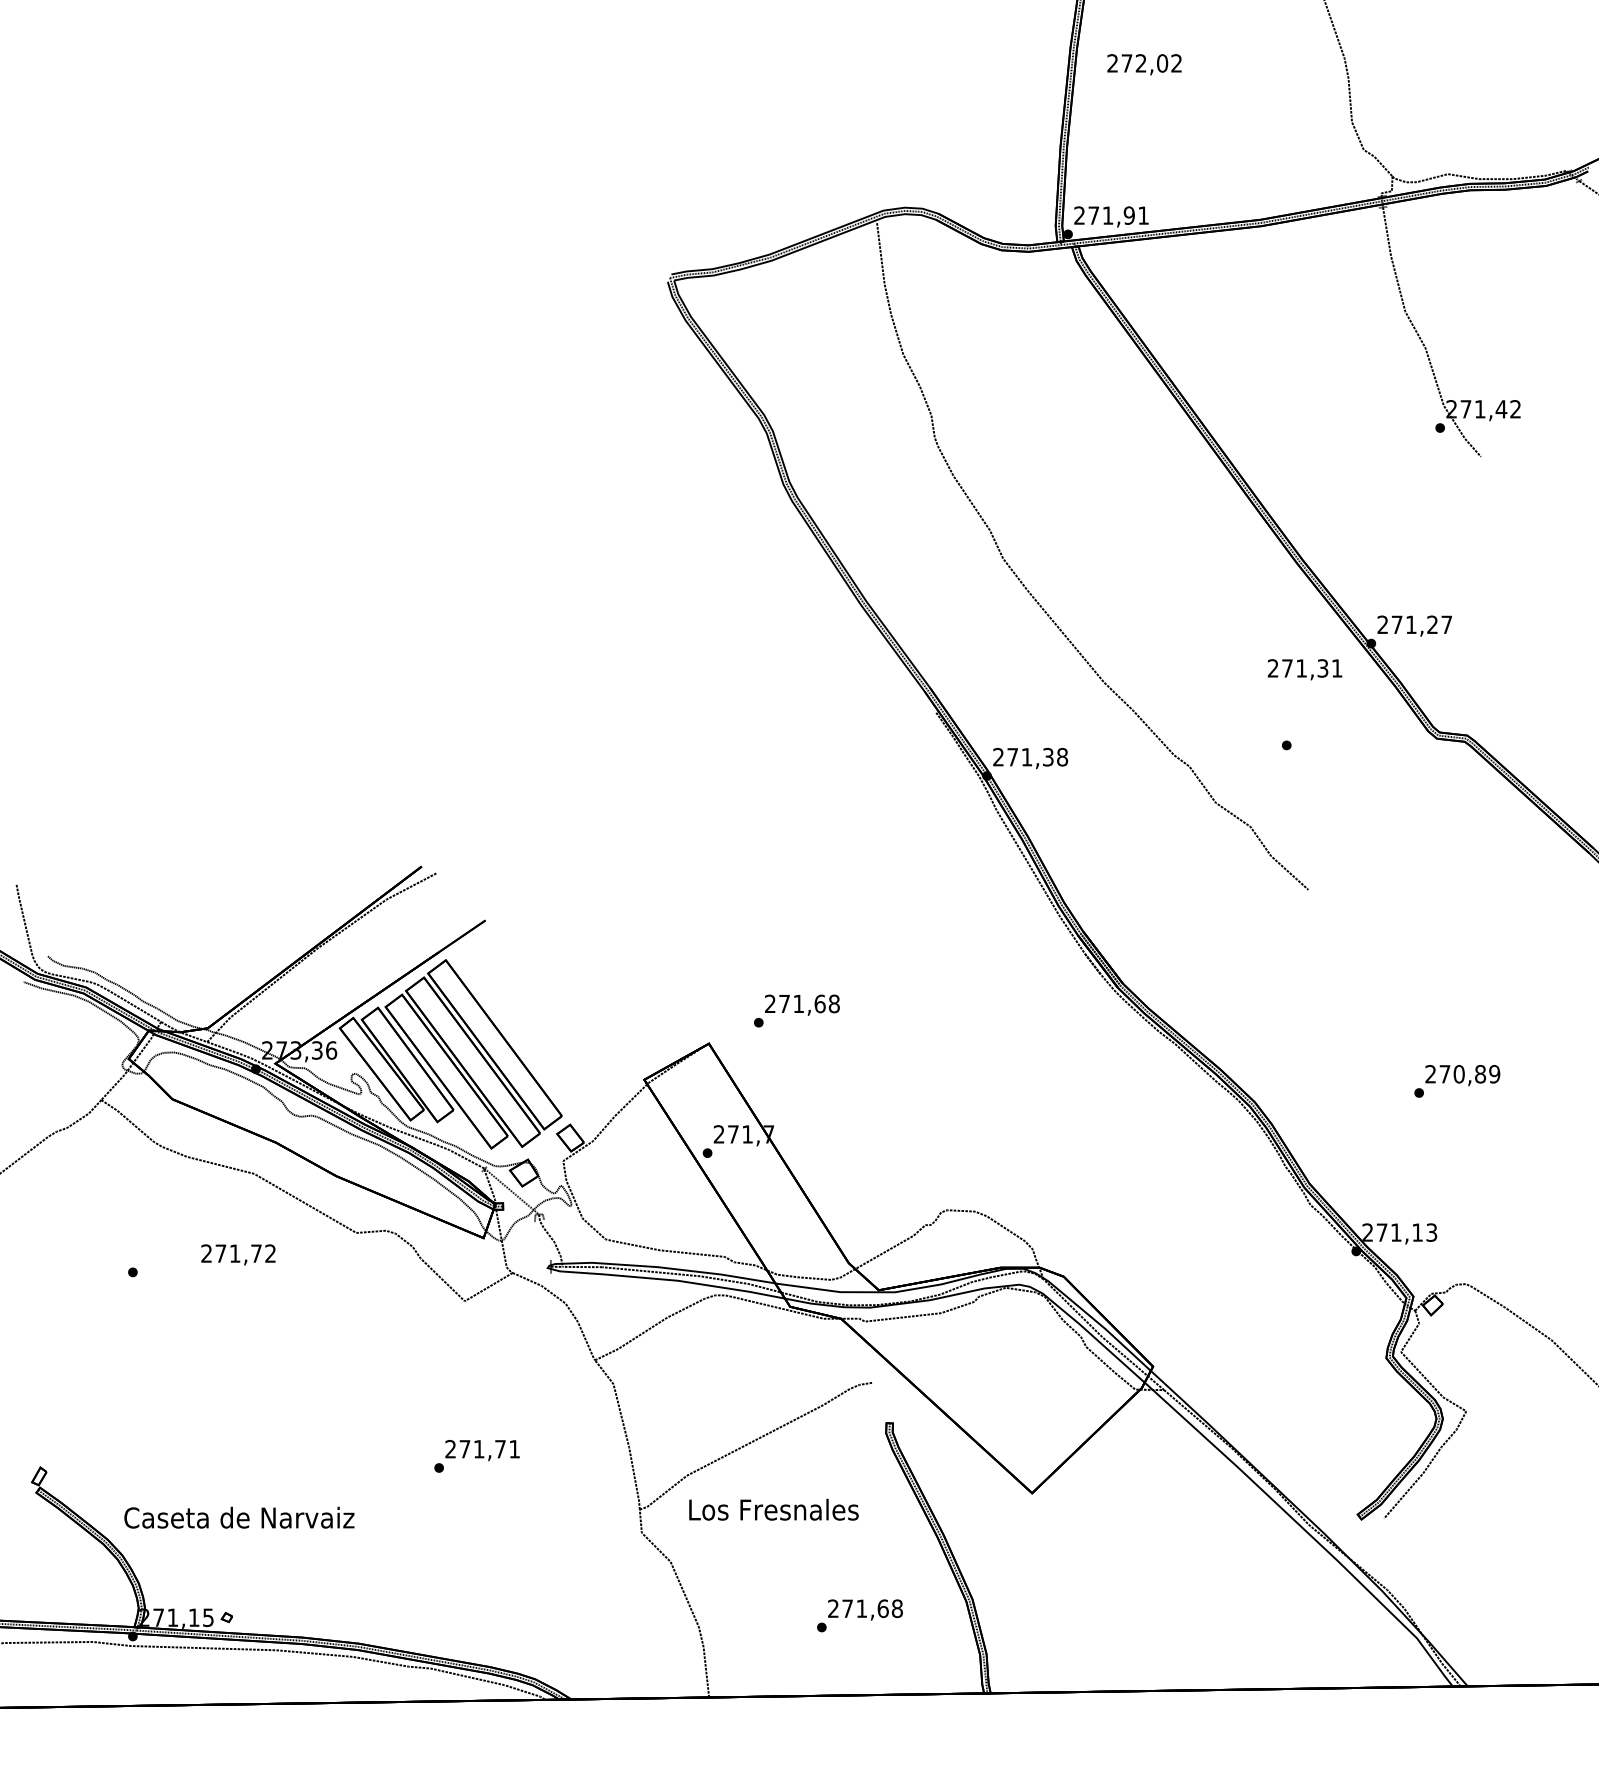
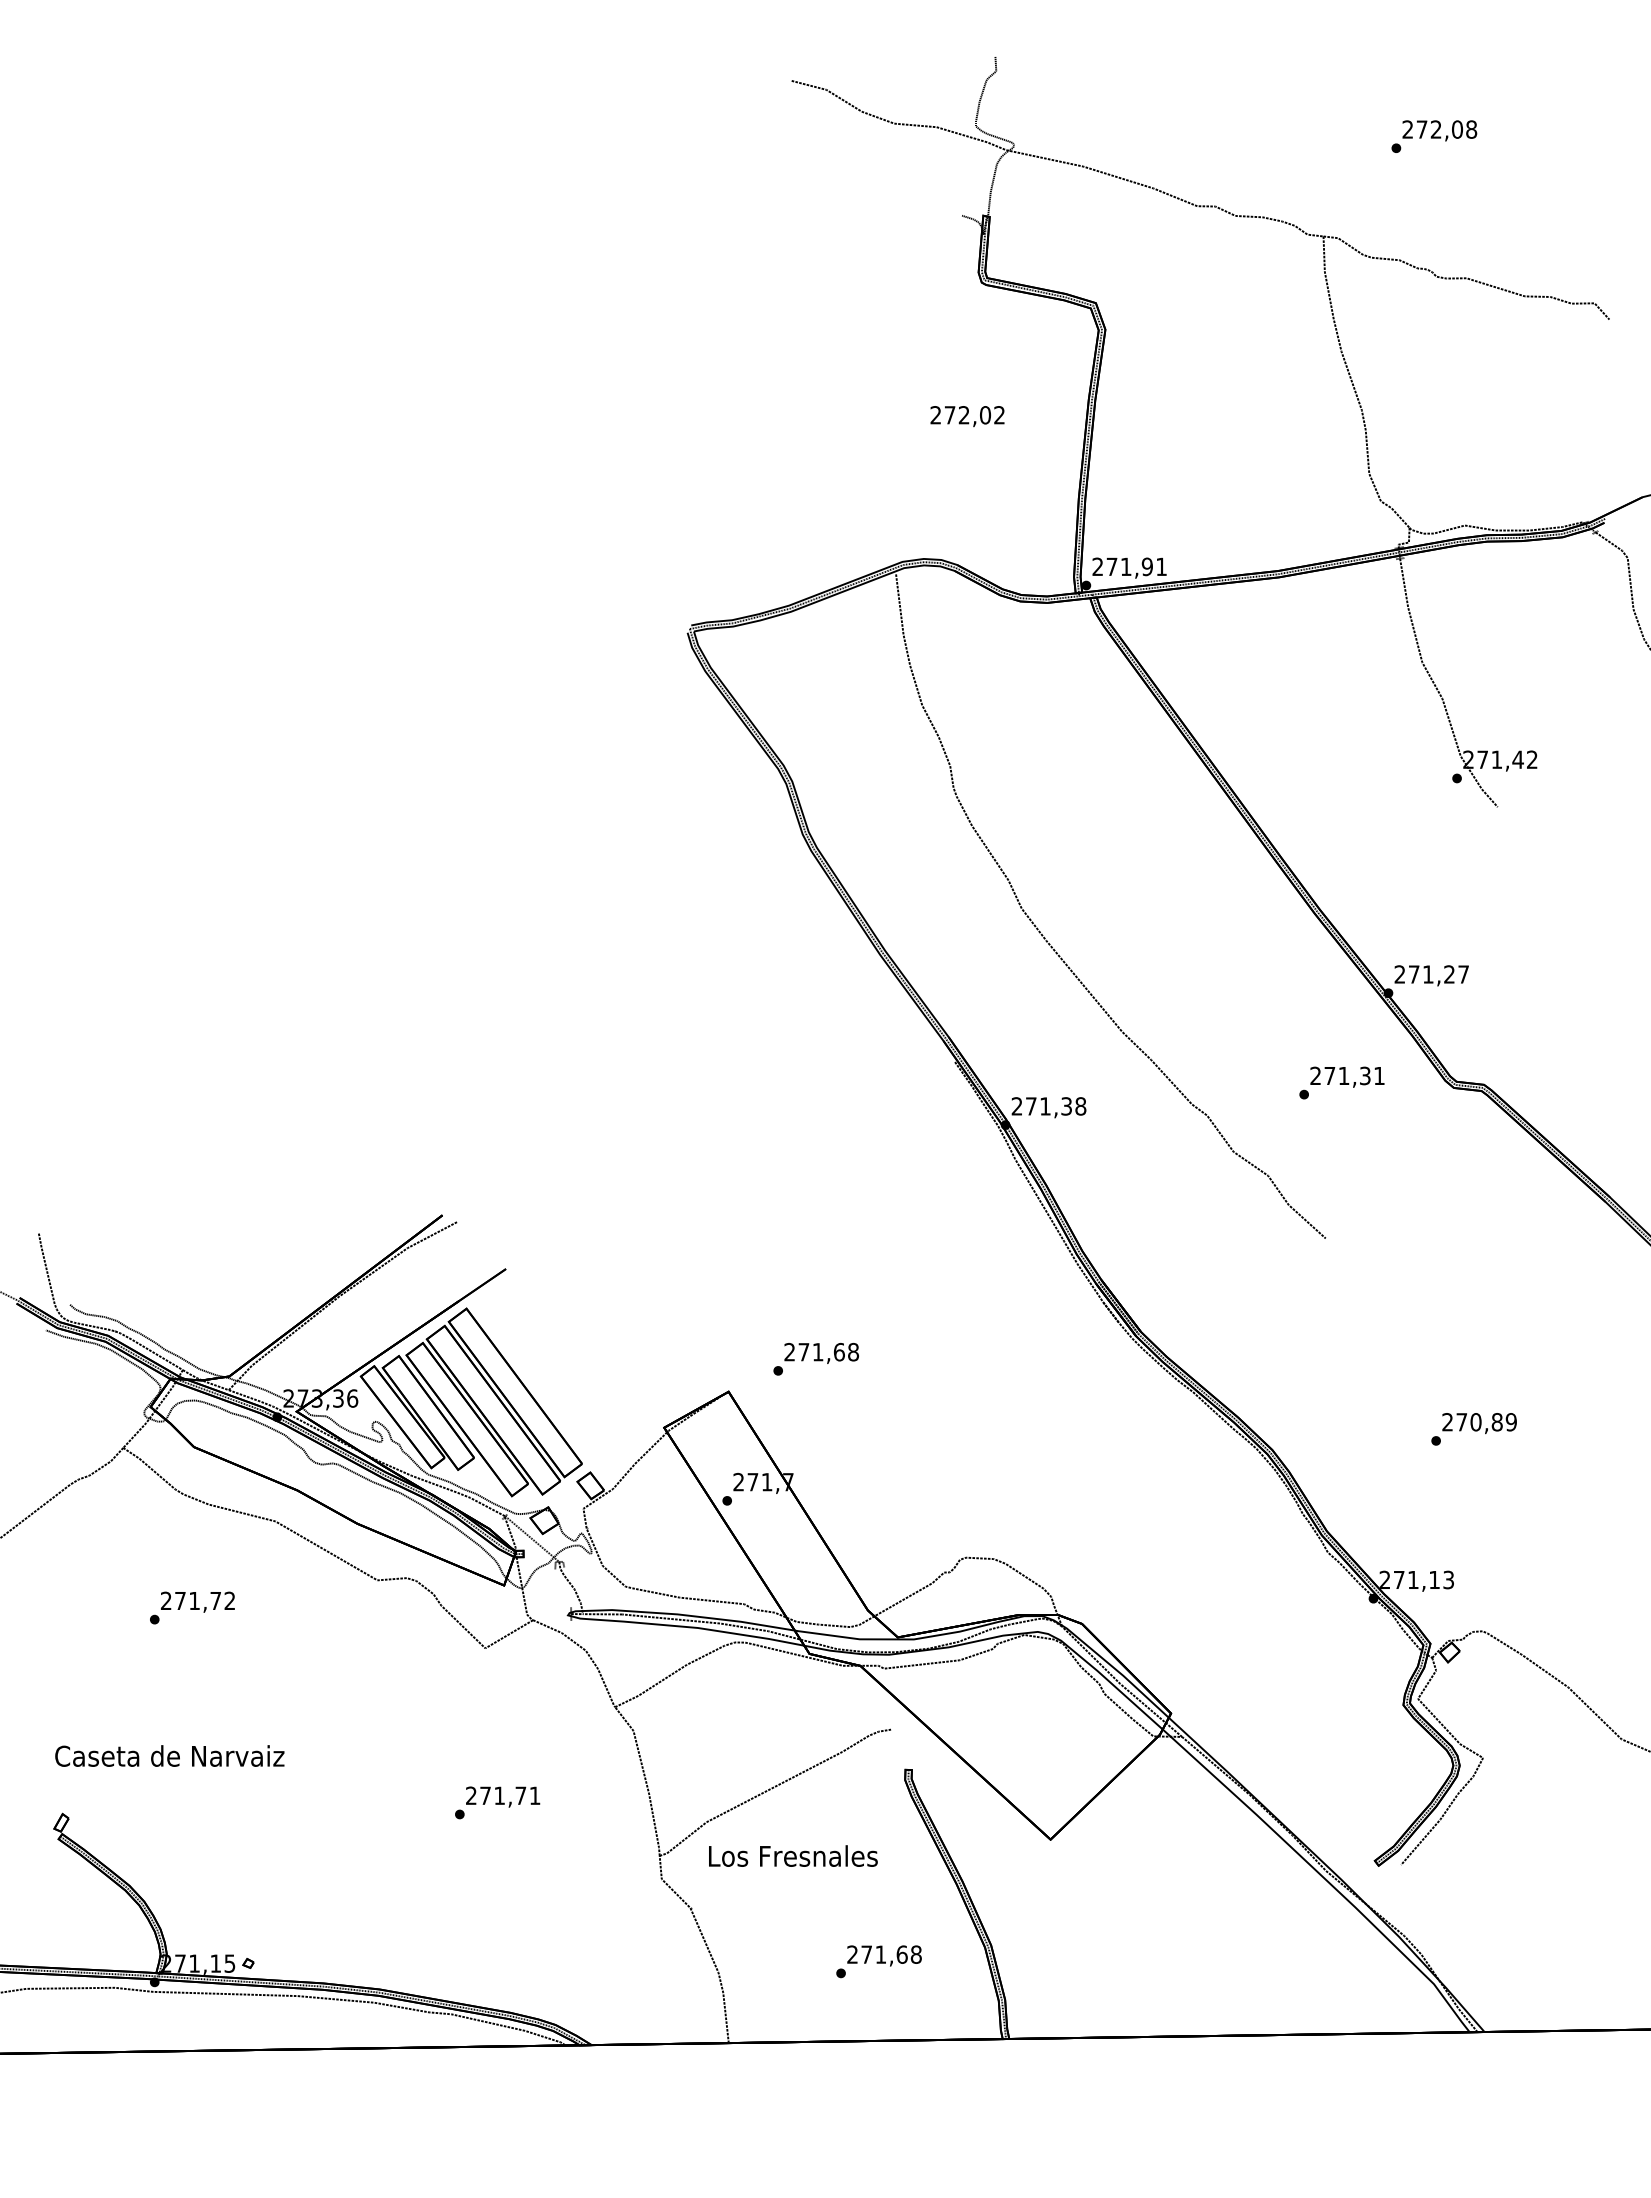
text: (1144, 64) -> (967, 416), moved
text: (1305, 668) -> (1347, 1076), moved
text: (238, 1254) -> (197, 1601), moved
text: (239, 1517) -> (169, 1755), moved

